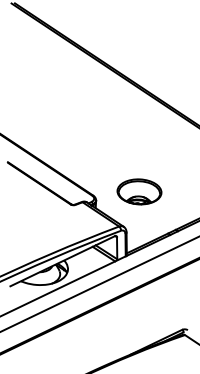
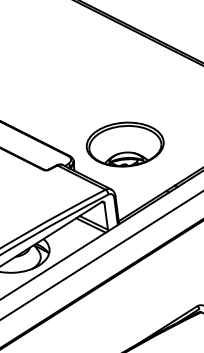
part: (139, 191) -> (125, 144), size x1.43

